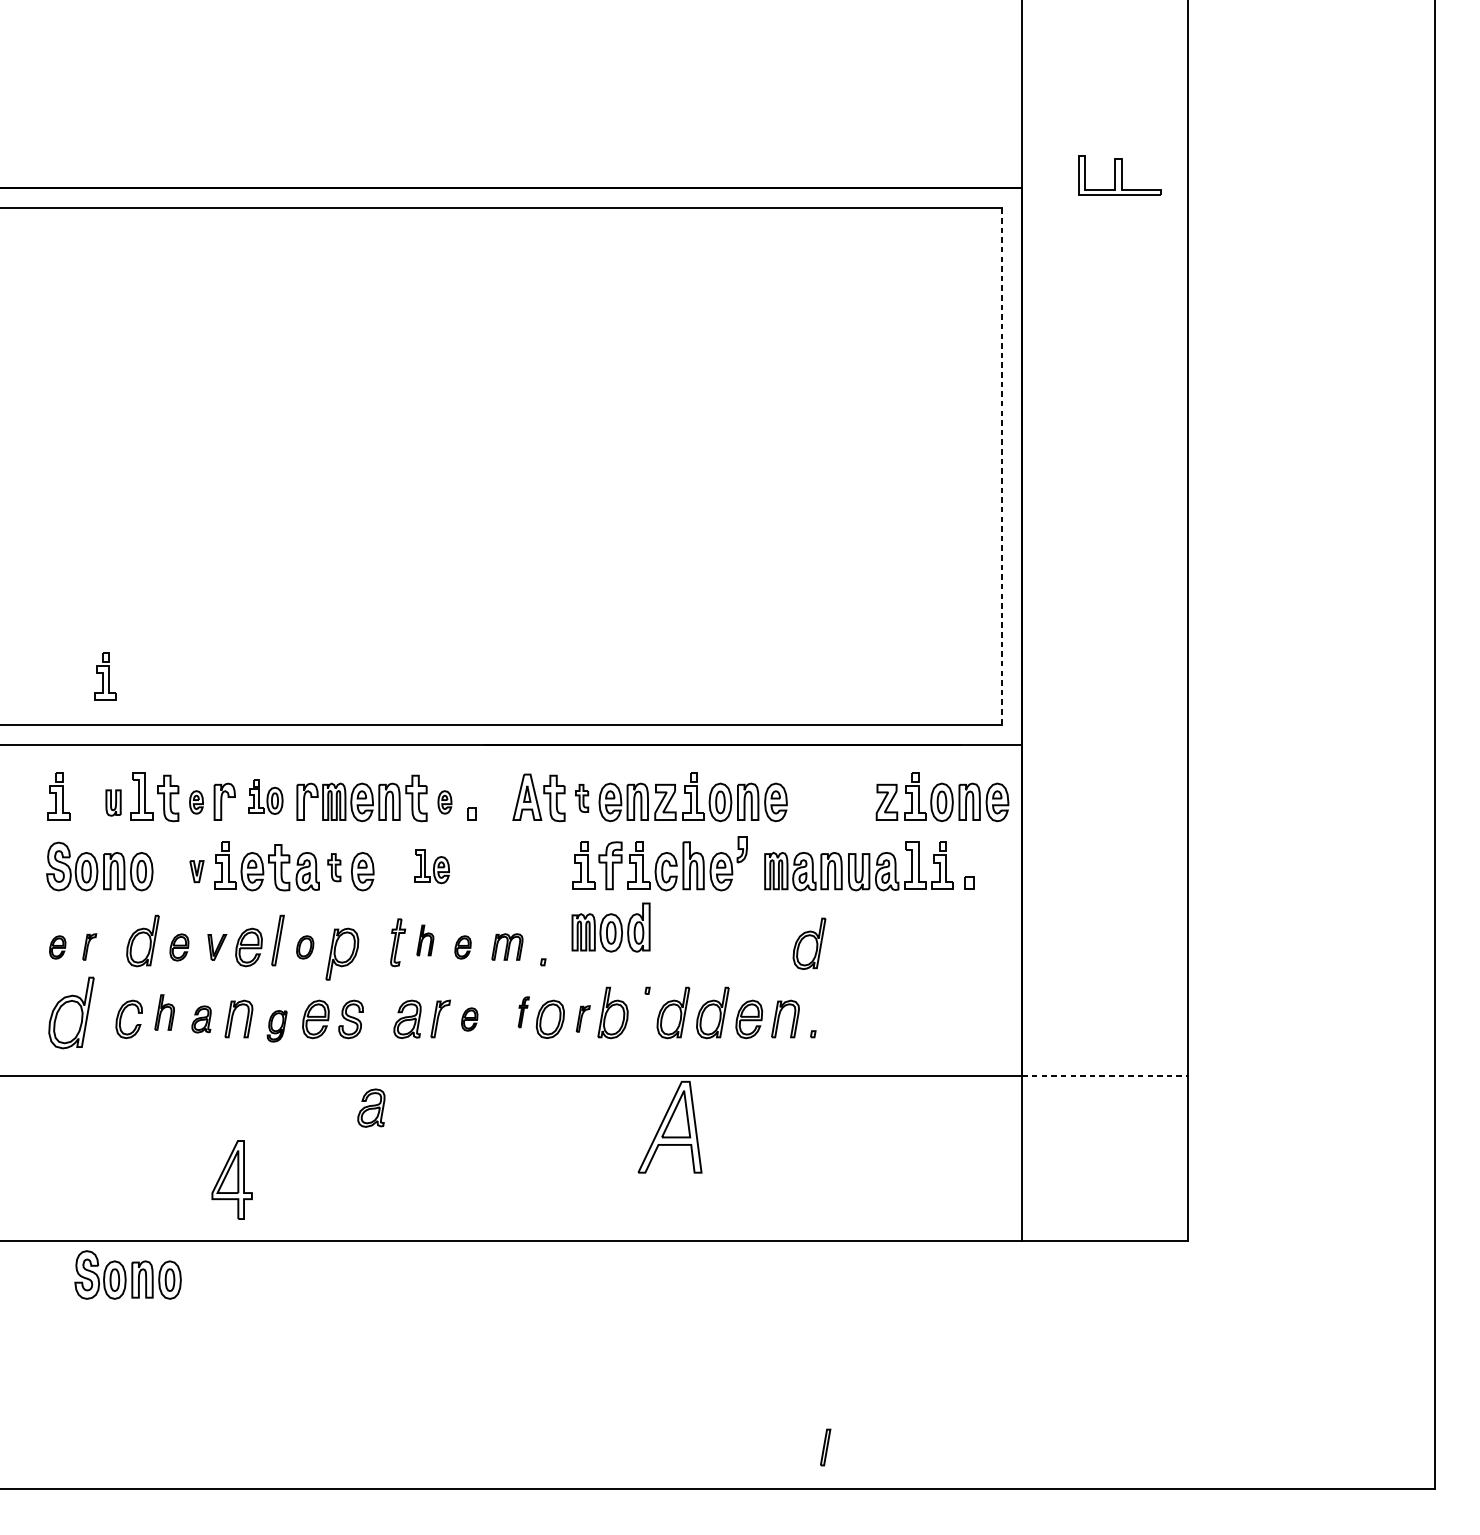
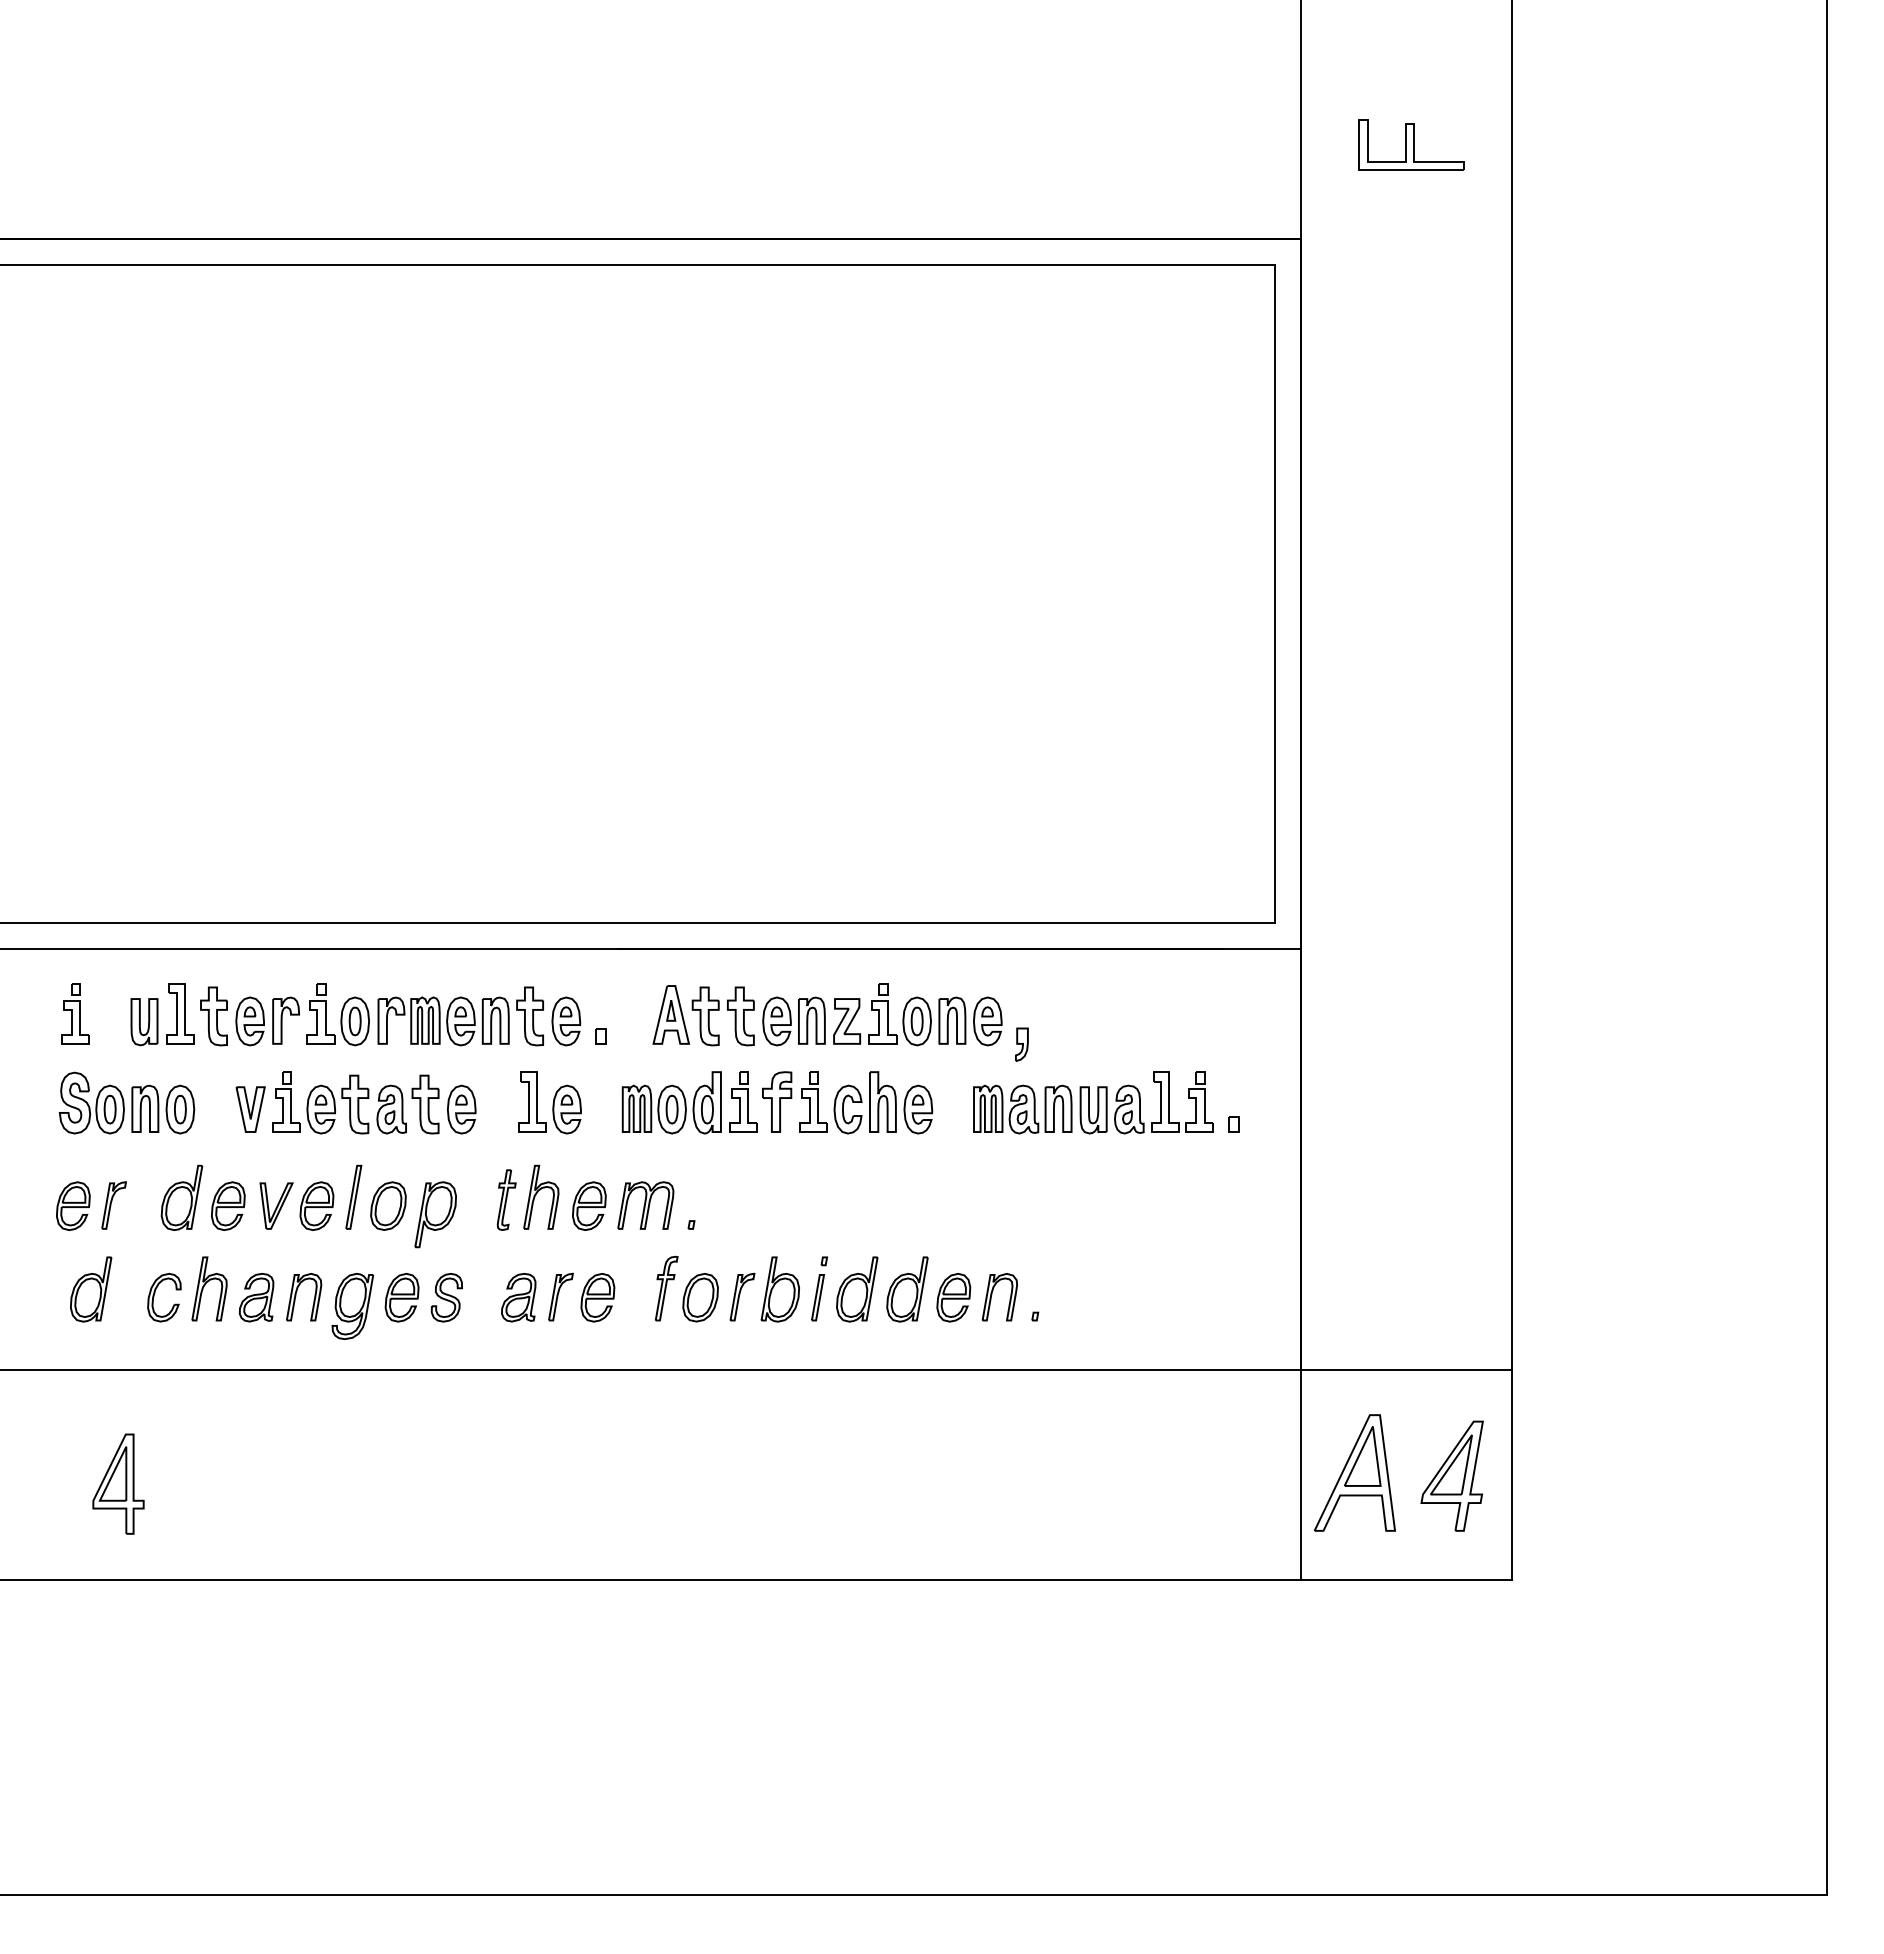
part: (1119, 175) -> (1411, 144), moved
line: (1001, 466) -> (1275, 593), dashed -> solid
part: (105, 675) -> (134, 860), removed
part: (265, 796) -> (337, 1014), size x1.43
part: (942, 796) -> (1199, 1014), removed
part: (581, 798) -> (740, 1016), size x1.67
part: (196, 802) -> (249, 1021), size x1.67
part: (445, 802) -> (566, 1021), size x1.67
part: (113, 803) -> (144, 1022), size x1.43
part: (741, 849) -> (1021, 1044), moved
part: (431, 866) -> (549, 1102), size x1.43
part: (334, 867) -> (425, 1104), size x1.67
part: (196, 871) -> (250, 1109), size x1.67
part: (610, 927) -> (671, 1102), moved
part: (425, 939) -> (541, 1196), size x1.67
part: (809, 943) -> (1030, 1201), removed
part: (57, 946) -> (73, 1205), size x1.67
part: (89, 946) -> (113, 1205), size x1.43
part: (179, 946) -> (228, 1205), size x1.43
part: (217, 946) -> (276, 1205), size x1.43
part: (305, 946) -> (388, 1205), size x1.67
part: (463, 946) -> (589, 1205), size x1.67
part: (507, 946) -> (645, 1205), size x1.43
part: (71, 1012) -> (91, 1289), size x0.71
part: (164, 1012) -> (209, 1288), size x1.43
part: (523, 1012) -> (666, 1288), size x1.67
part: (583, 1018) -> (742, 1296), size x1.43
part: (201, 1019) -> (256, 1297), size x1.43
part: (469, 1019) -> (597, 1297), size x1.67
part: (276, 1026) -> (352, 1306), size x1.67
line: (1105, 1075) -> (1407, 1369), dashed -> solid
part: (371, 1108) -> (472, 1410), removed
part: (669, 1126) -> (1354, 1472), moved
part: (1140, 1159) -> (1451, 1475), added
part: (232, 1179) -> (118, 1483), moved
part: (127, 1274) -> (162, 1622), removed
part: (825, 1447) -> (817, 1297), moved

